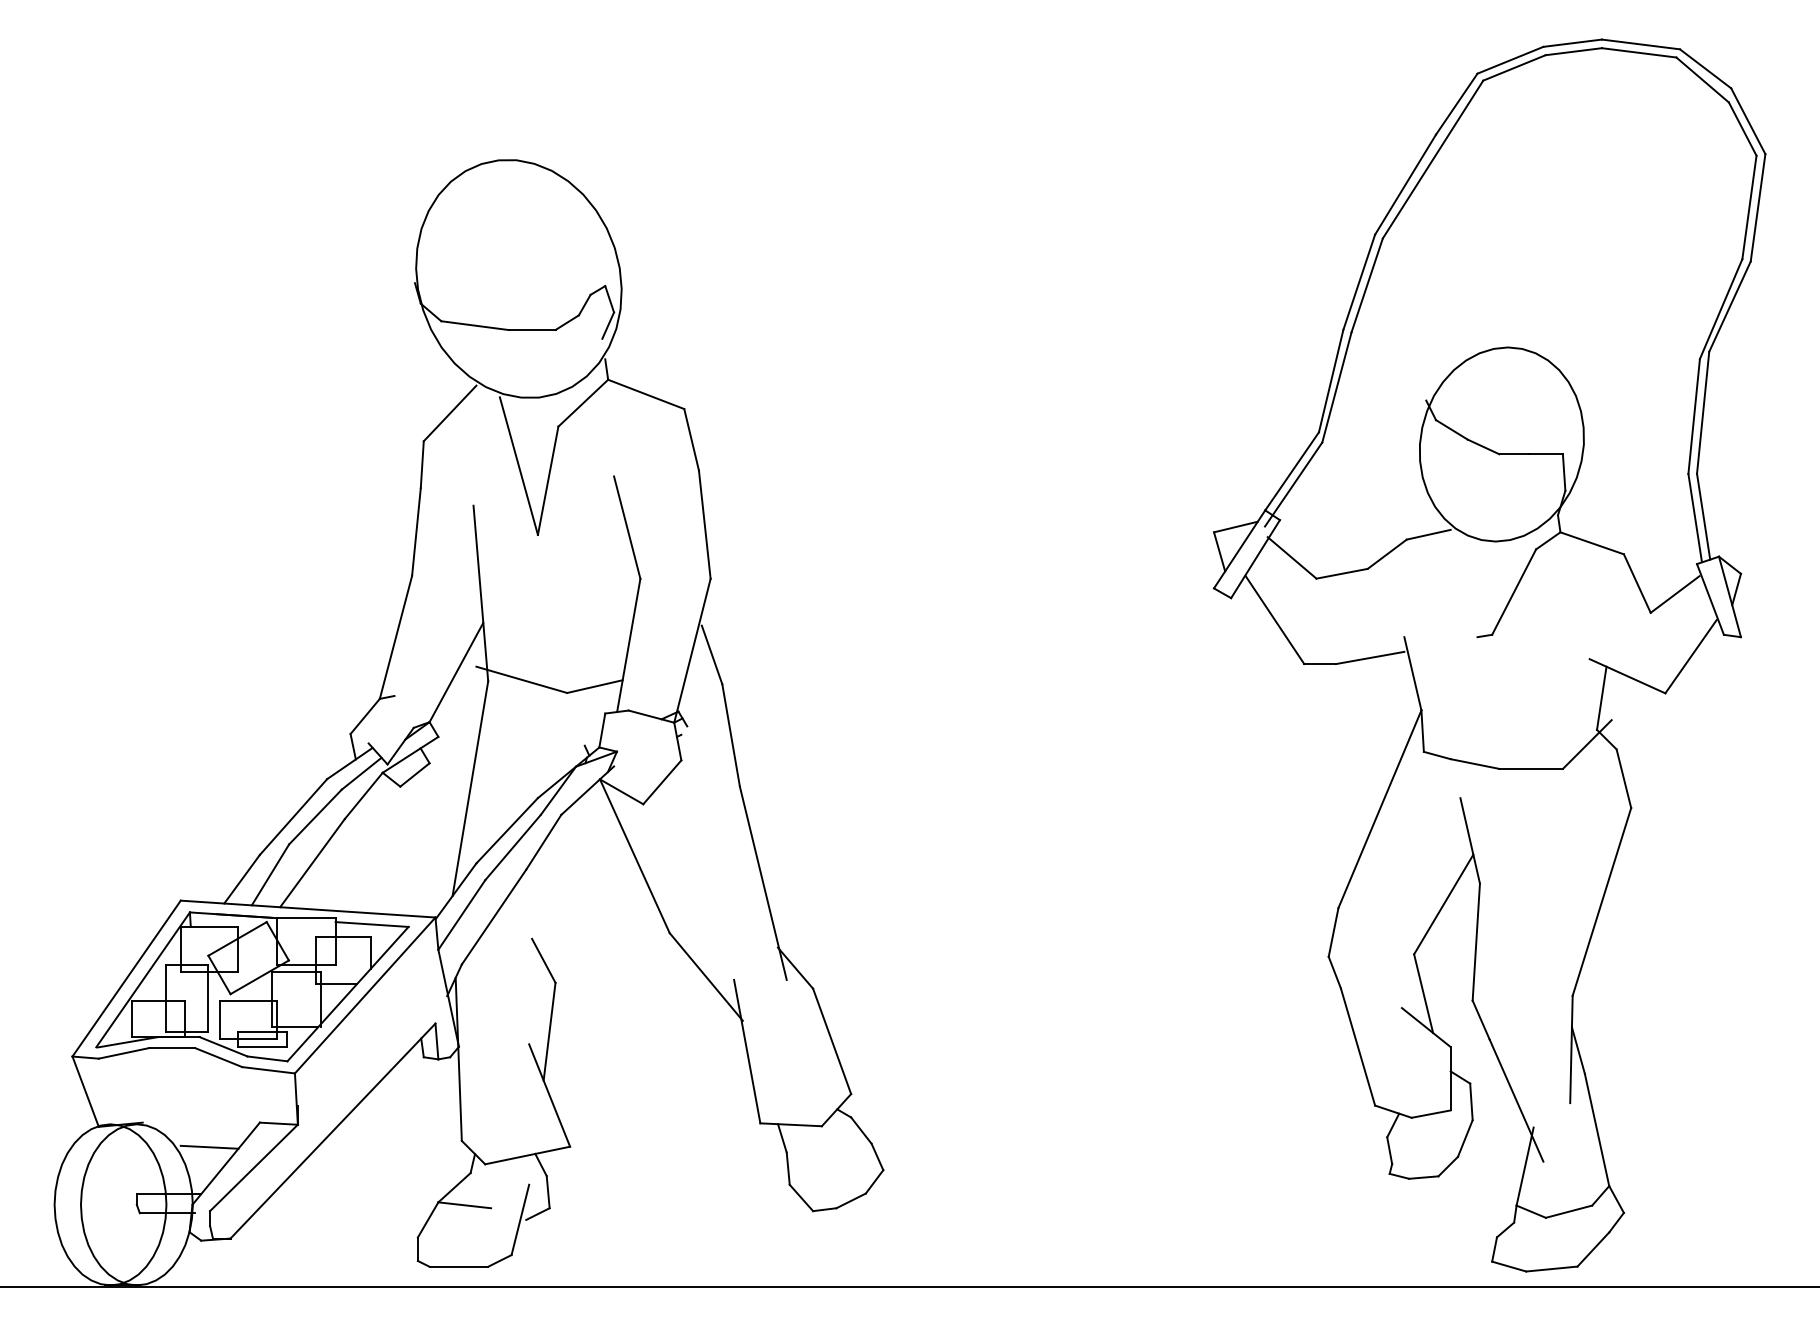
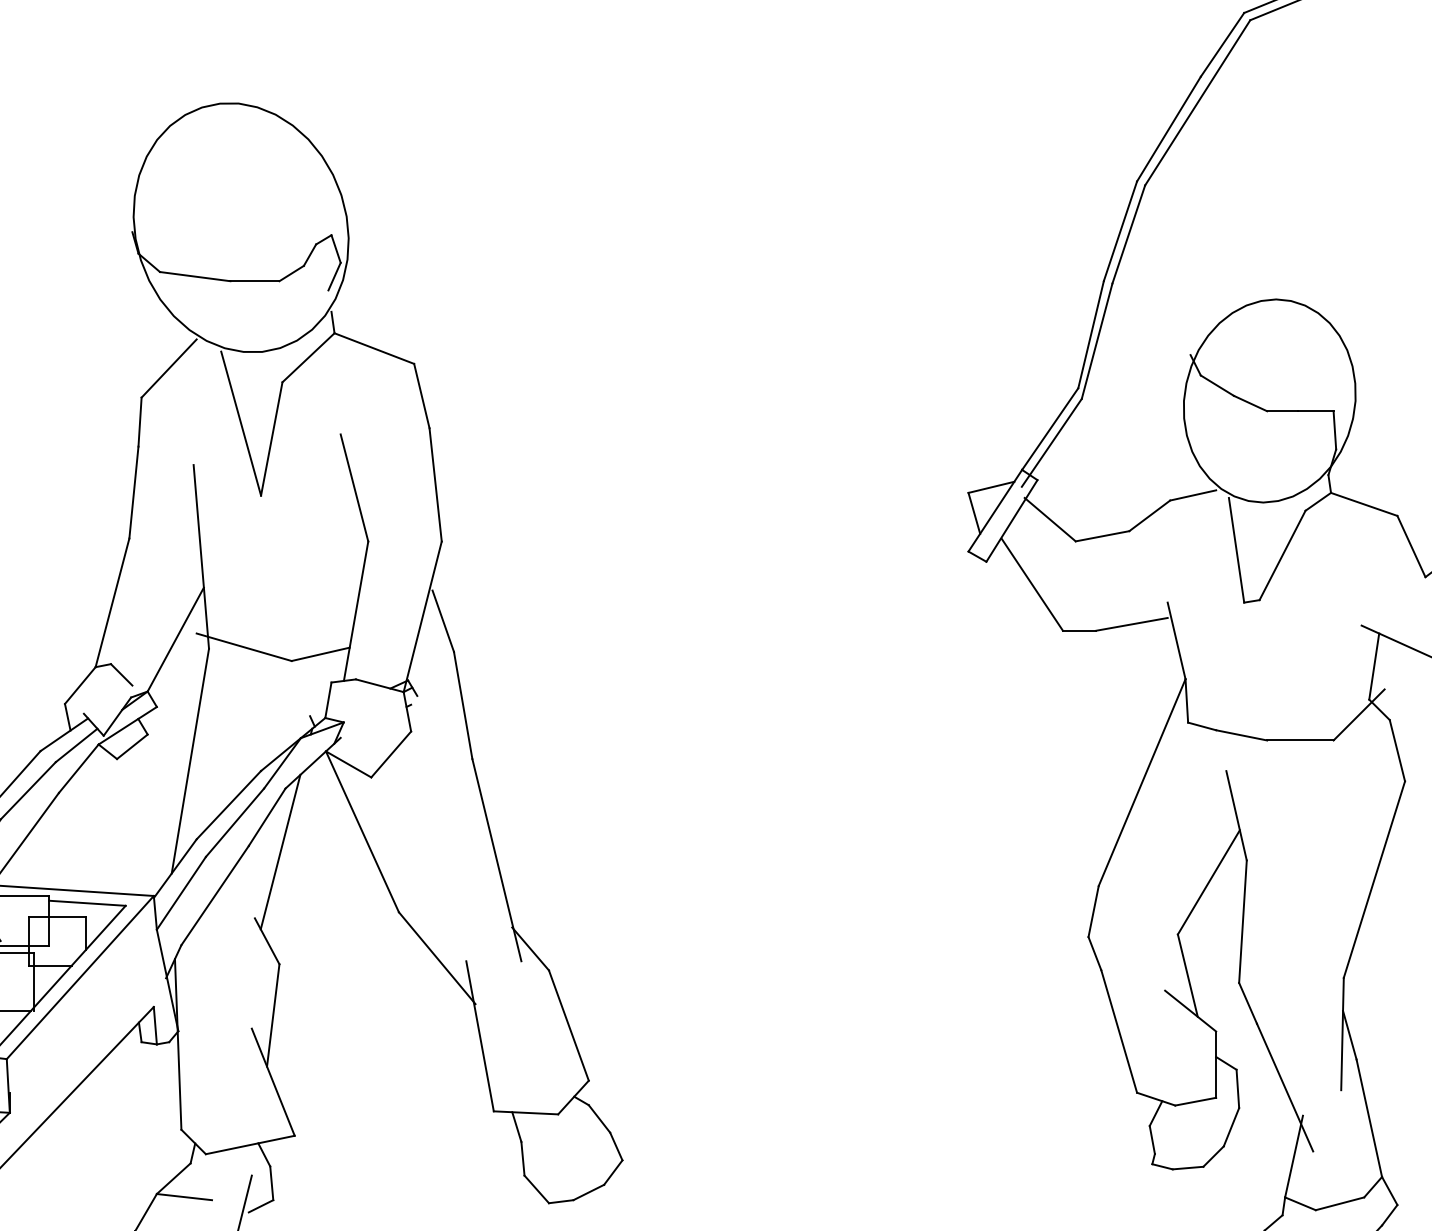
line: (1469, 587) -> (1235, 550), added
line: (404, 705) -> (121, 674), added
line: (556, 875) -> (280, 851), added

